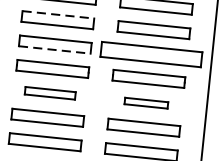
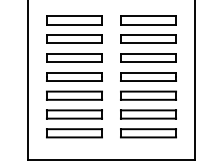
line: (58, 15) -> (74, 35), dashed -> solid
line: (54, 50) -> (74, 62), dashed -> solid
part: (151, 53) -> (148, 57), size x0.71
part: (50, 93) -> (74, 95), size x1.43
part: (146, 103) -> (148, 95), size x1.67

